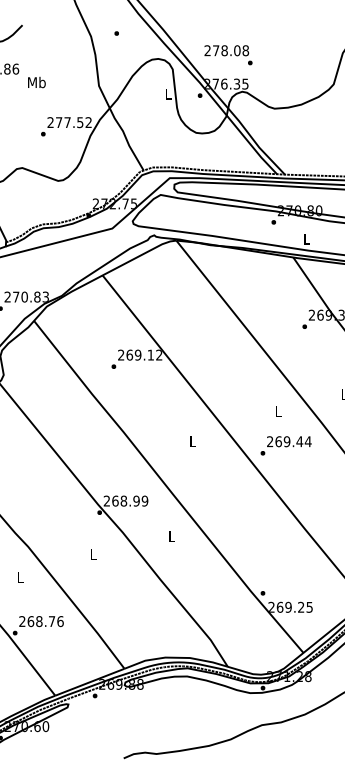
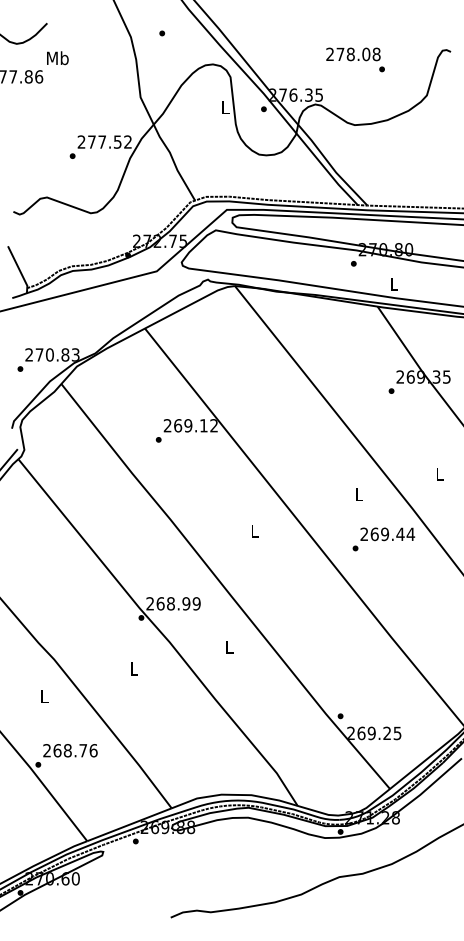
text: (228, 54) -> (355, 59), moved
text: (36, 82) -> (57, 58), moved
text: (285, 445) -> (383, 539), moved

